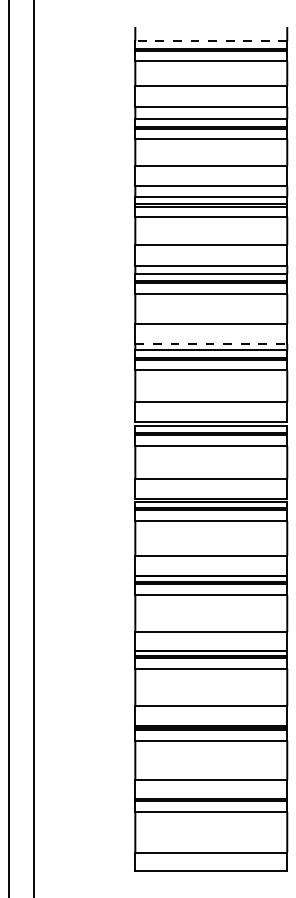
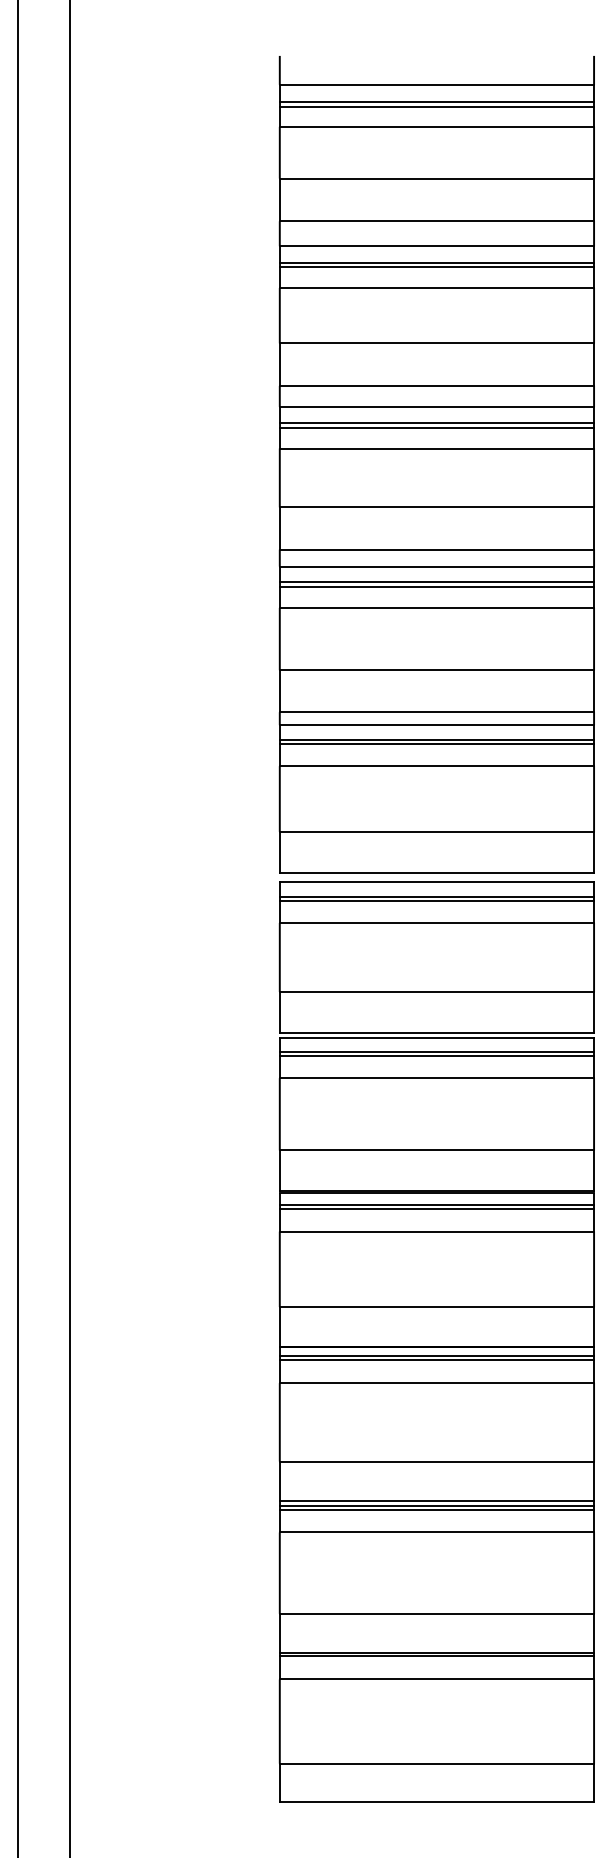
line: (211, 40) -> (437, 83), dashed -> solid
line: (211, 344) -> (437, 712), dashed -> solid

